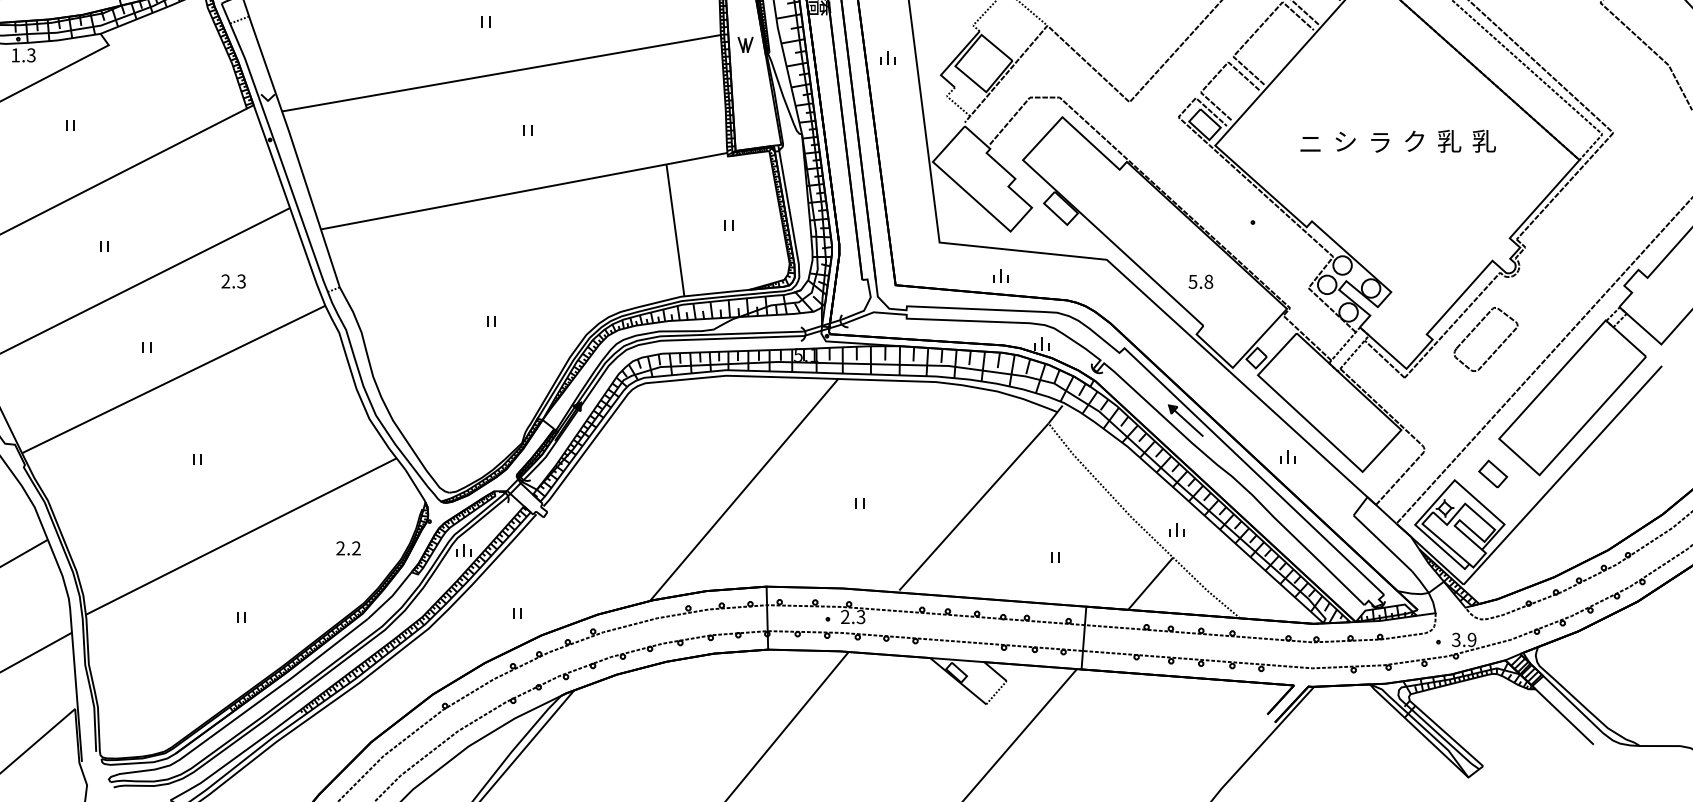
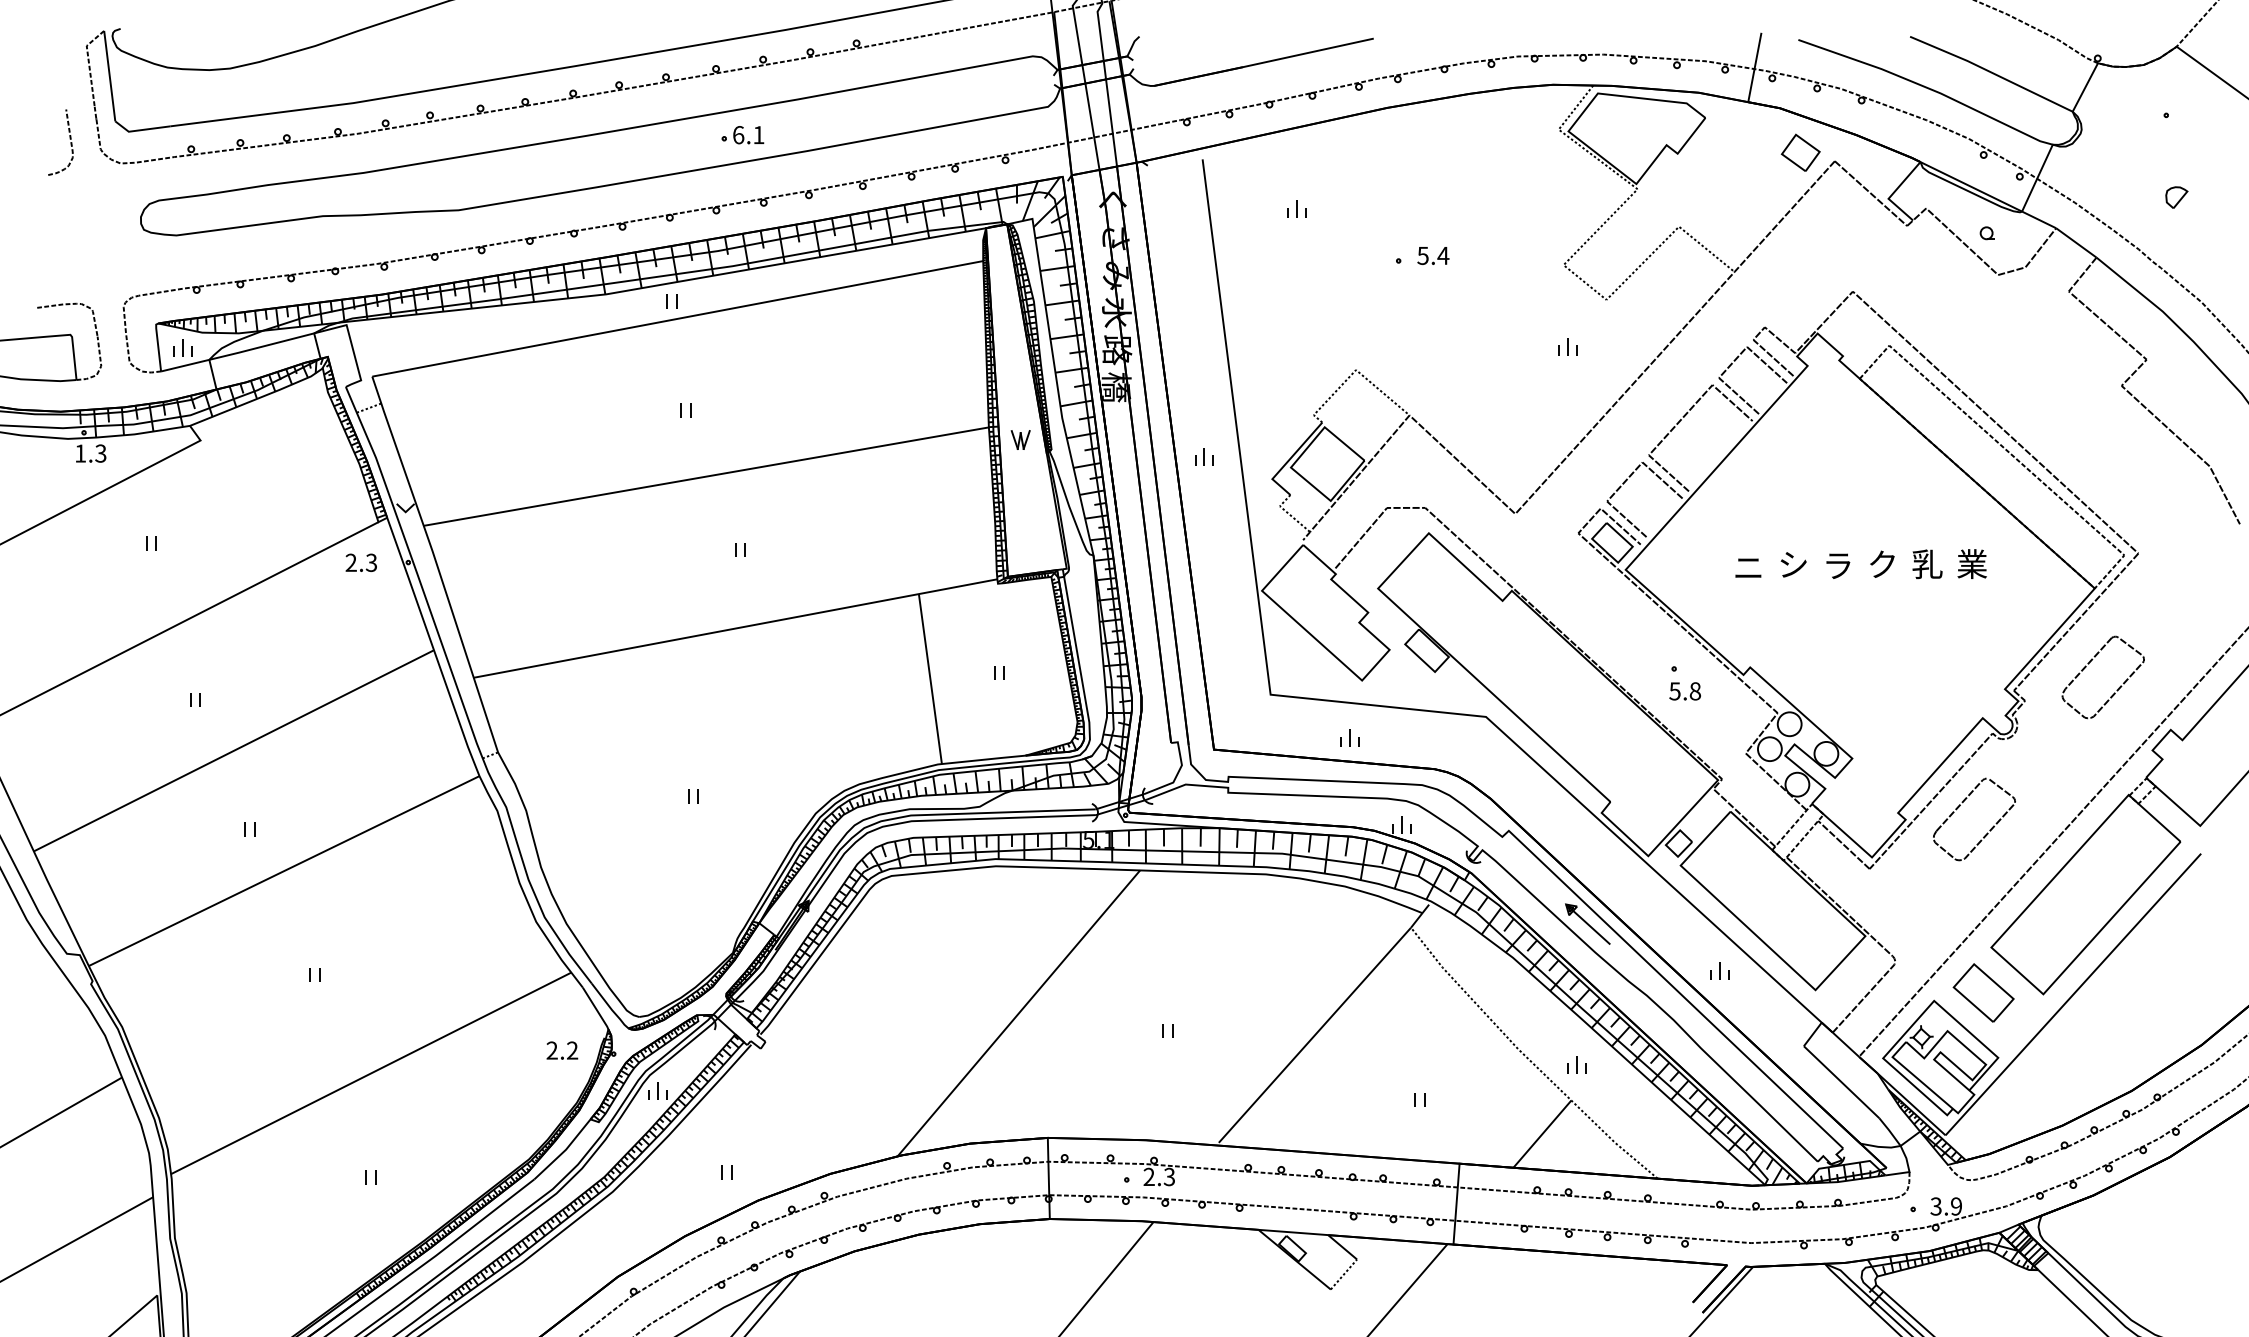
text: (1484, 141) -> (1972, 564), 乳 -> 業
part: (1573, 221) -> (2086, 667), added
text: (232, 281) -> (360, 562), moved
text: (1200, 282) -> (1684, 691), moved
part: (1493, 473) -> (1983, 992), size x1.67
text: (348, 548) -> (562, 1050), moved

